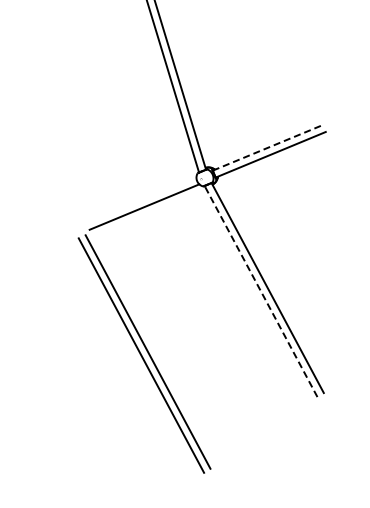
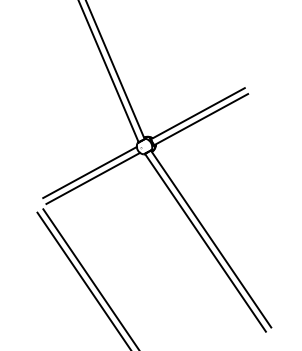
line: (267, 147) -> (197, 113), dashed -> solid
line: (141, 199) -> (89, 171), added
line: (261, 291) -> (205, 242), dashed -> solid

